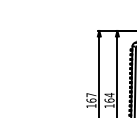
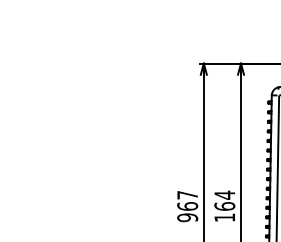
text: (91, 106) -> (187, 218), 167 -> 967

